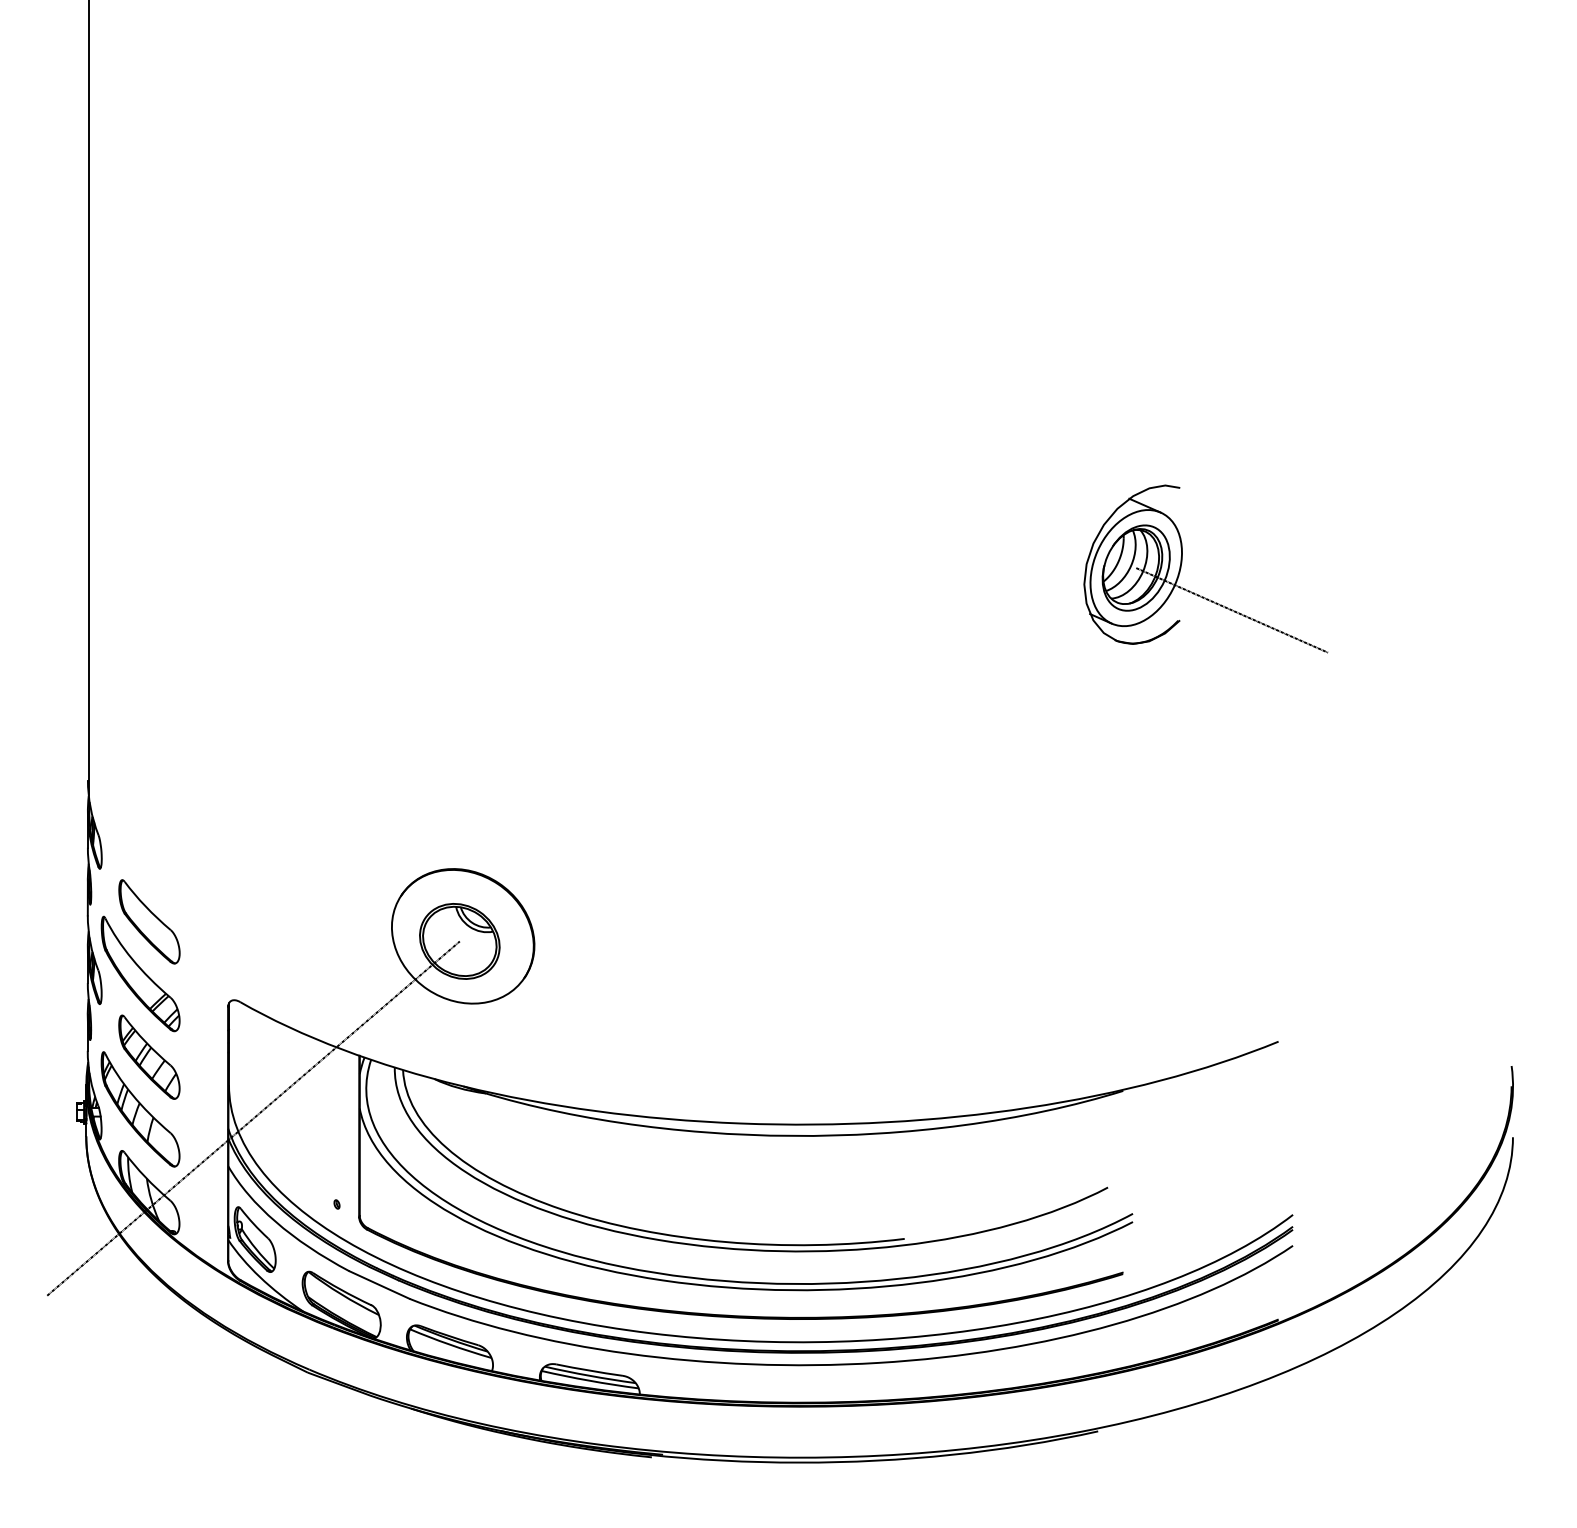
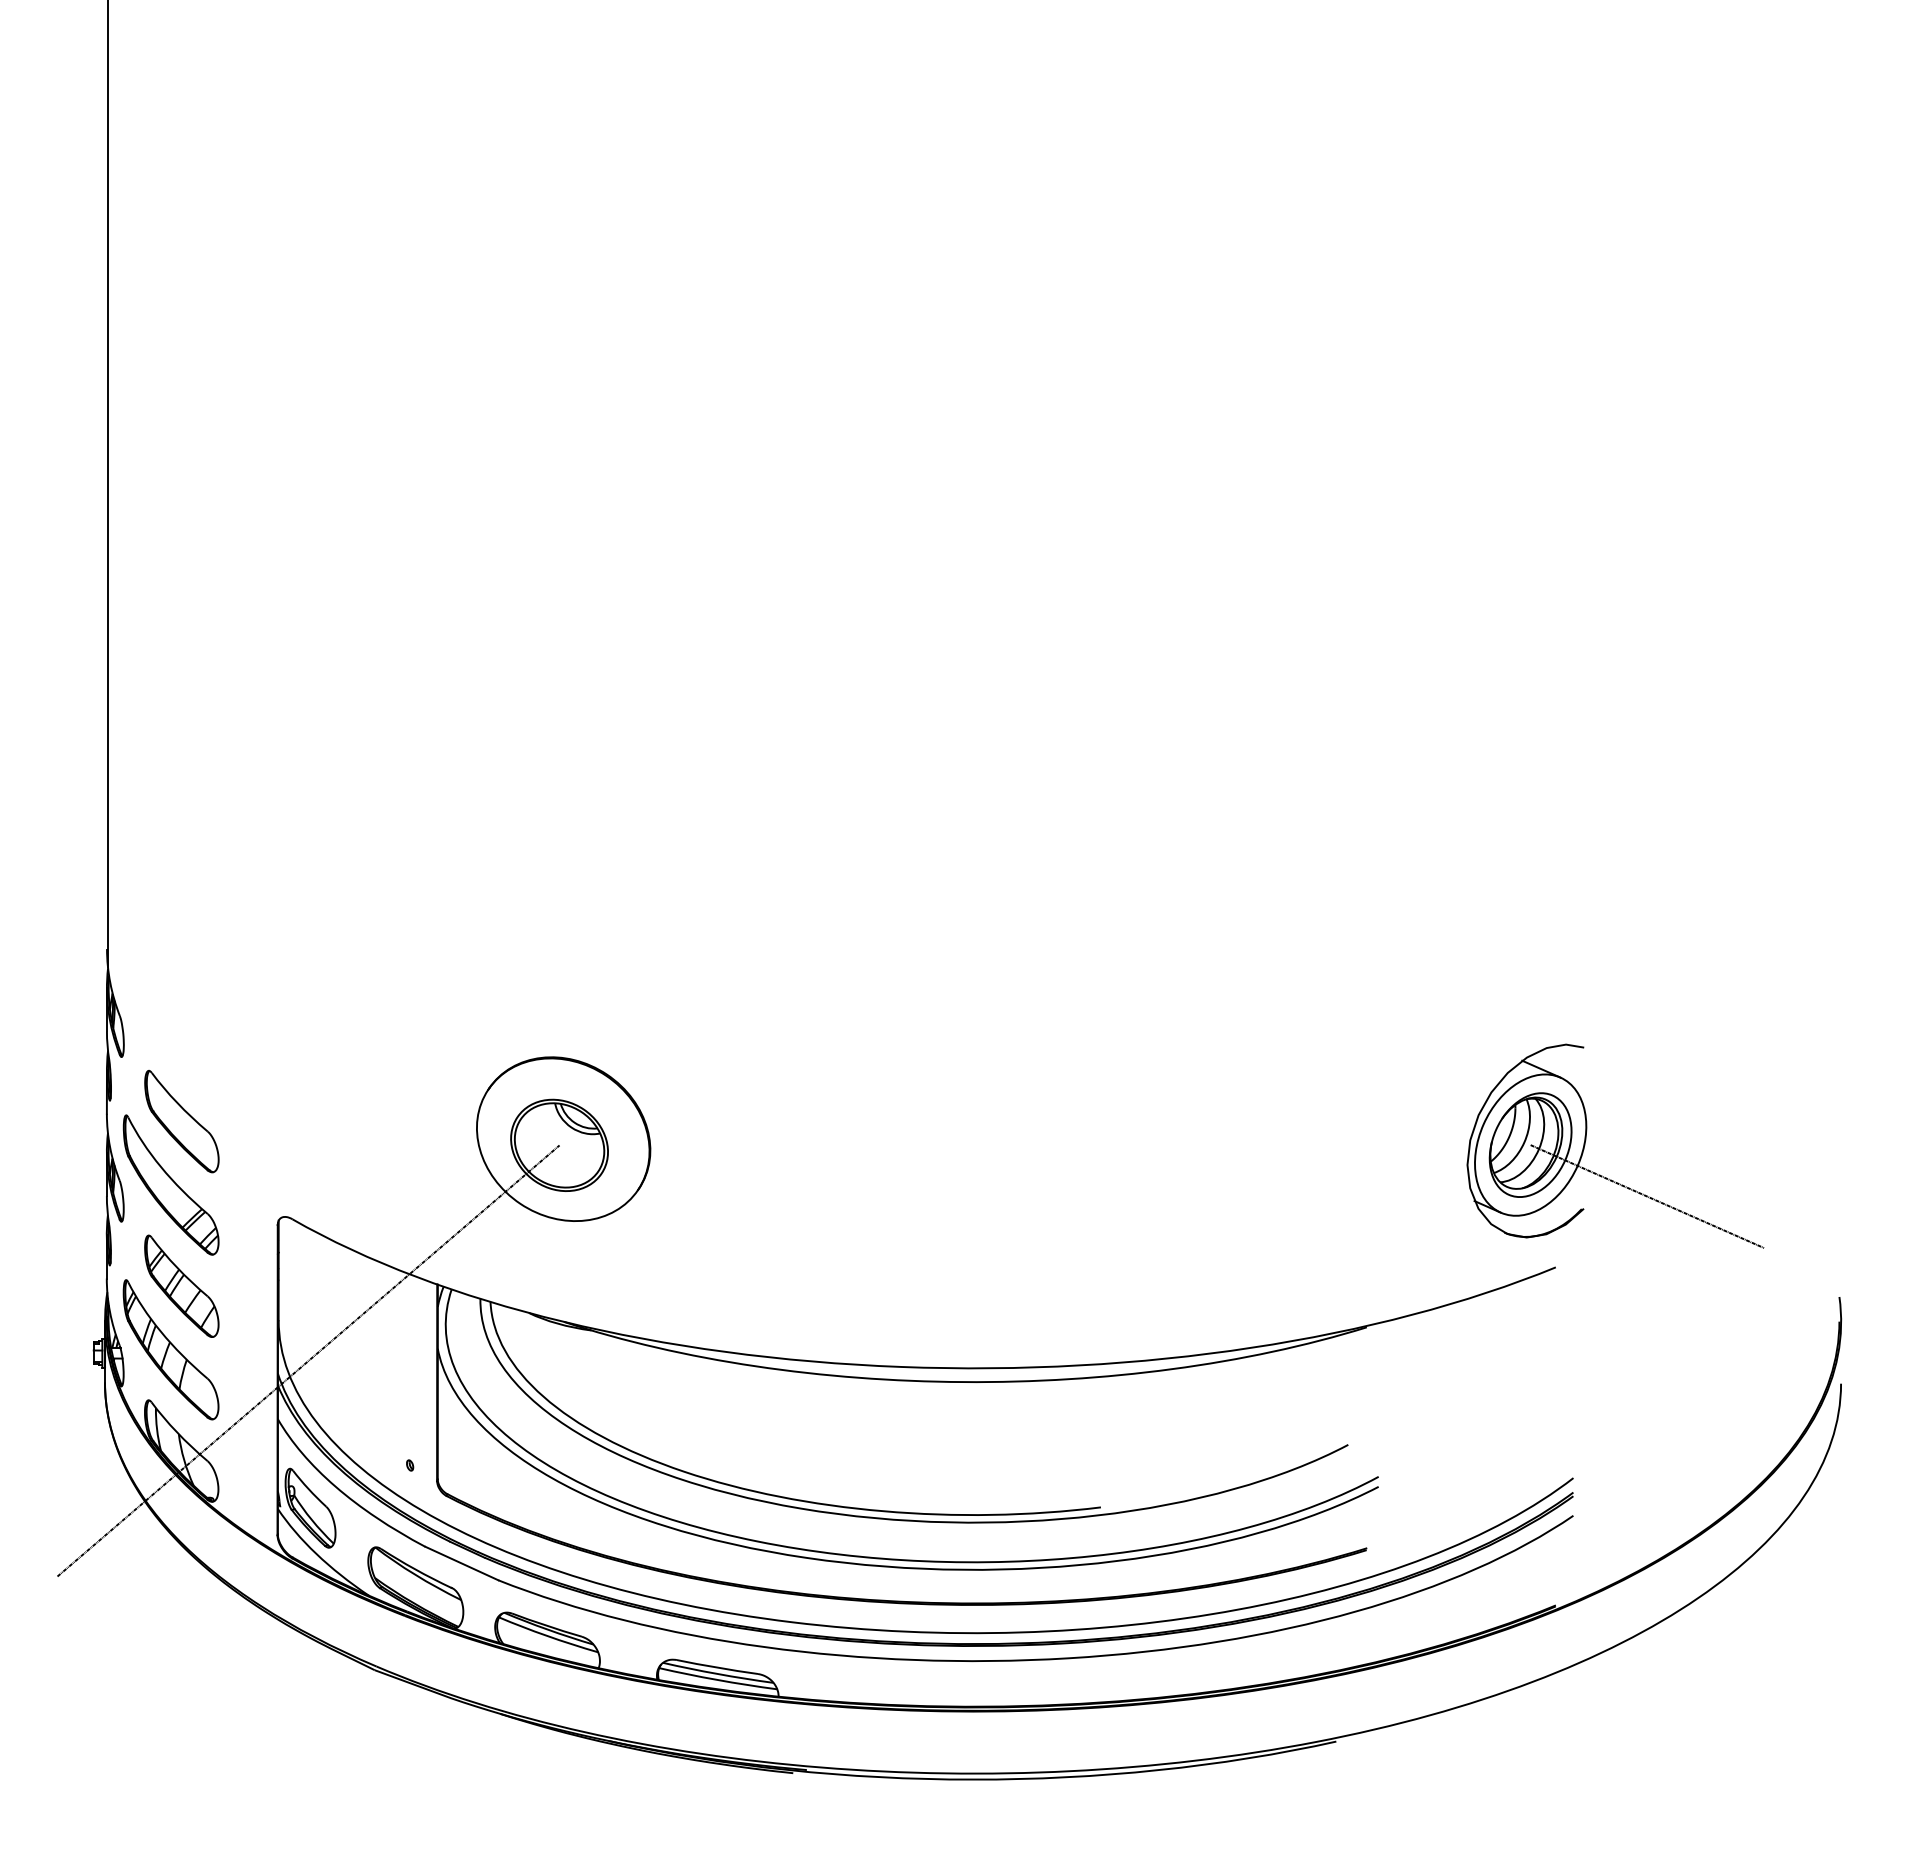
part: (1182, 564) -> (1586, 1140), moved

